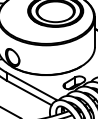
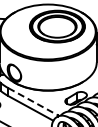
line: (31, 85) -> (33, 101), solid -> dashed

